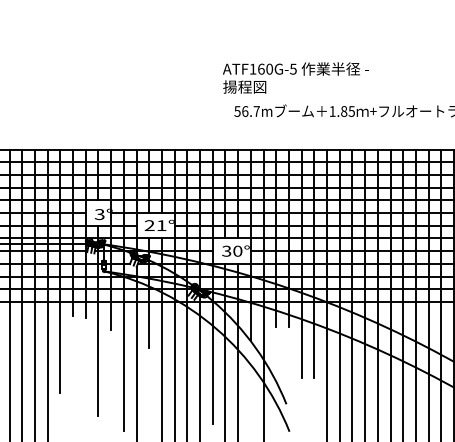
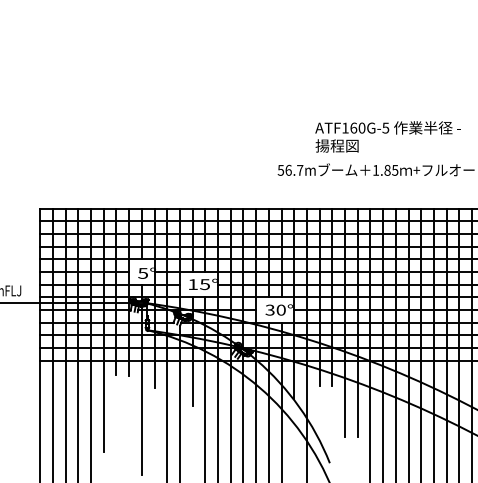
text: (295, 77) -> (387, 136), moved
text: (99, 214) -> (142, 273), 3° -> 5°
text: (155, 225) -> (198, 284), 21° -> 15°

